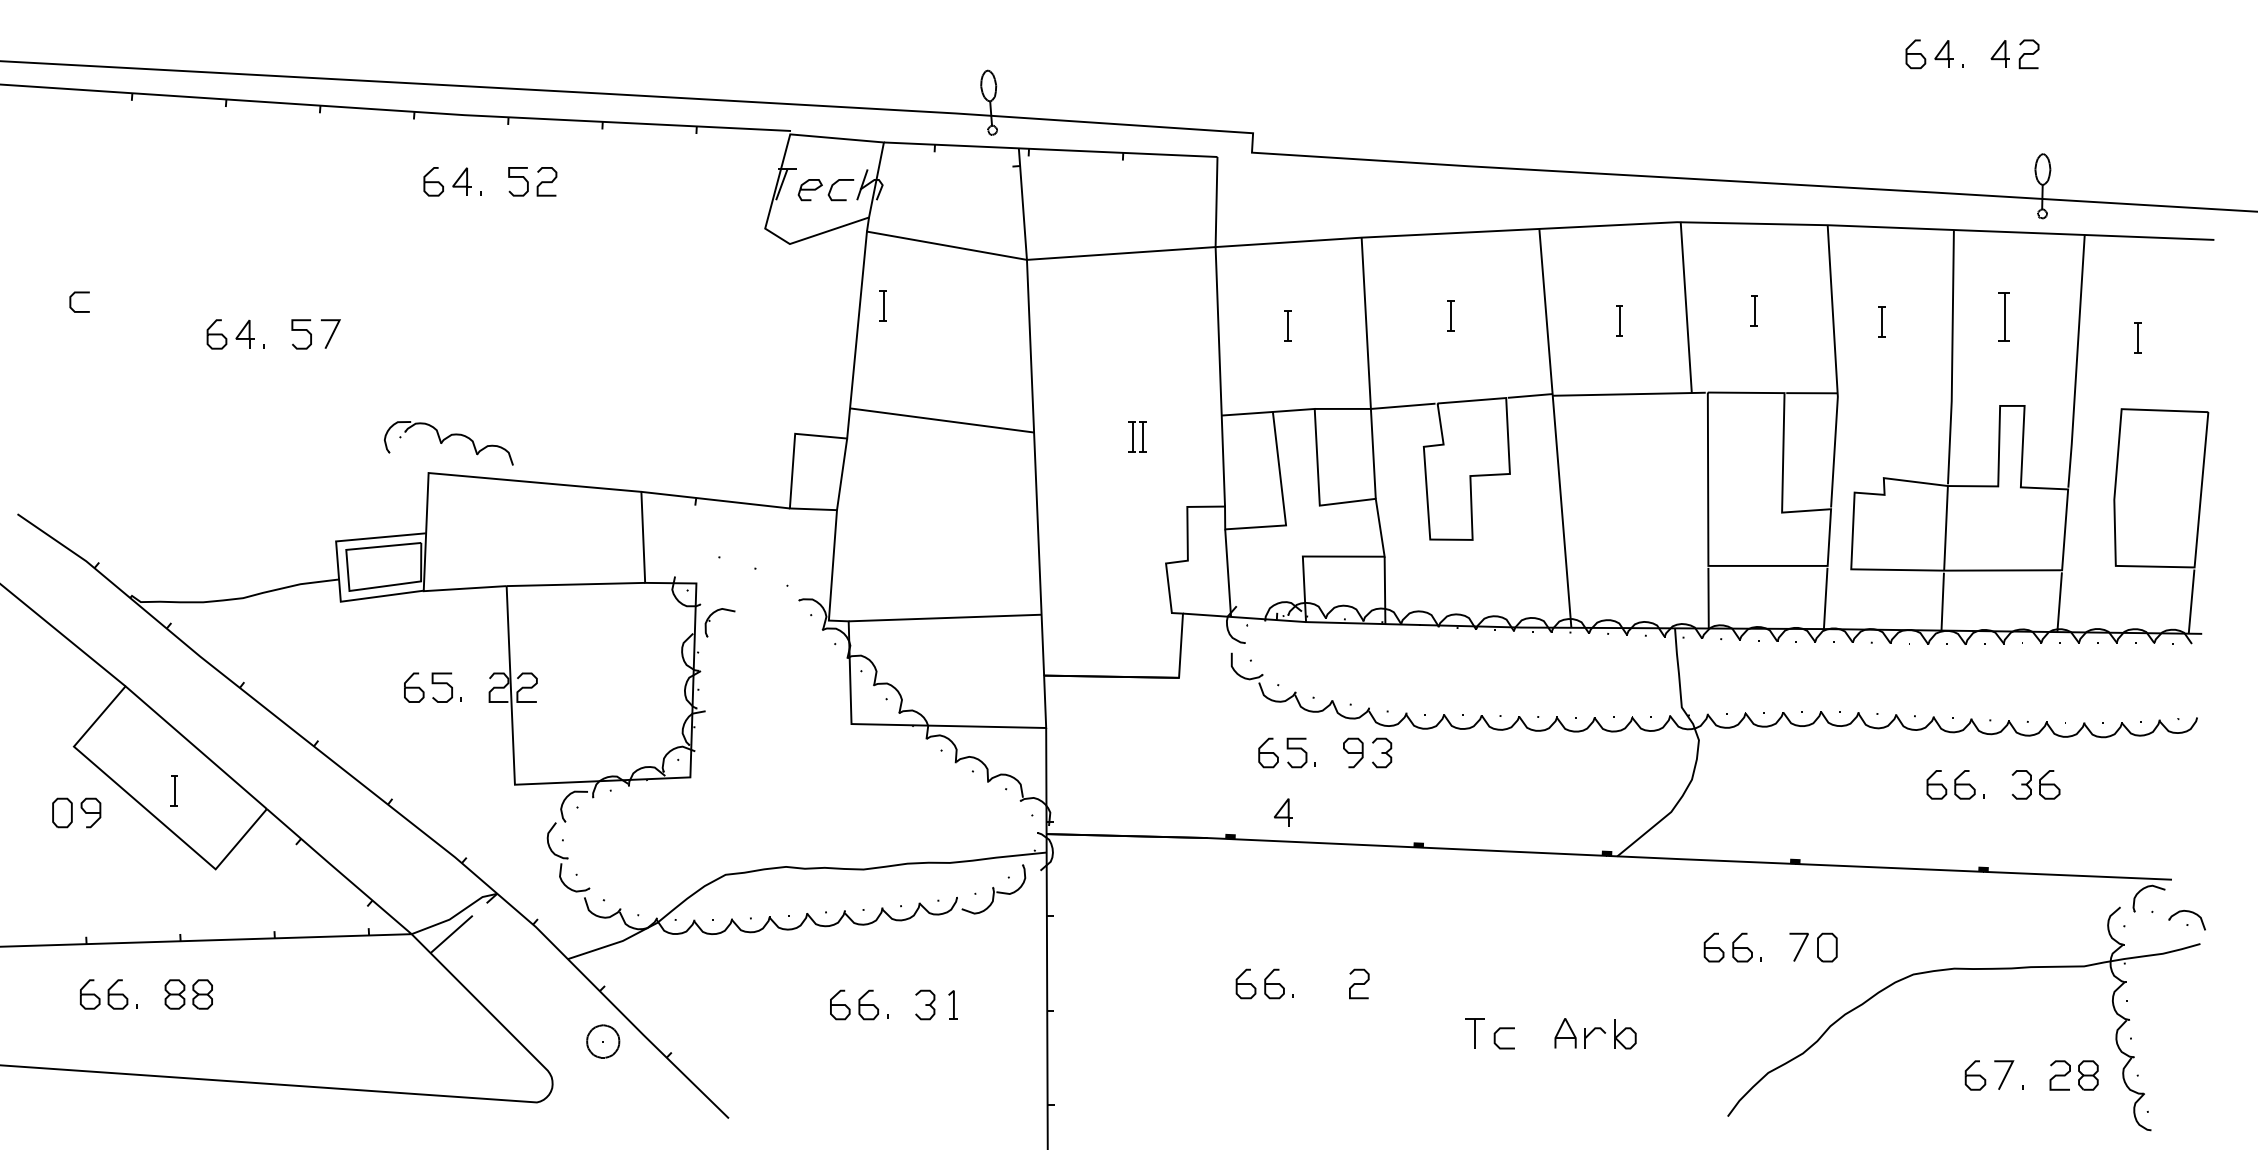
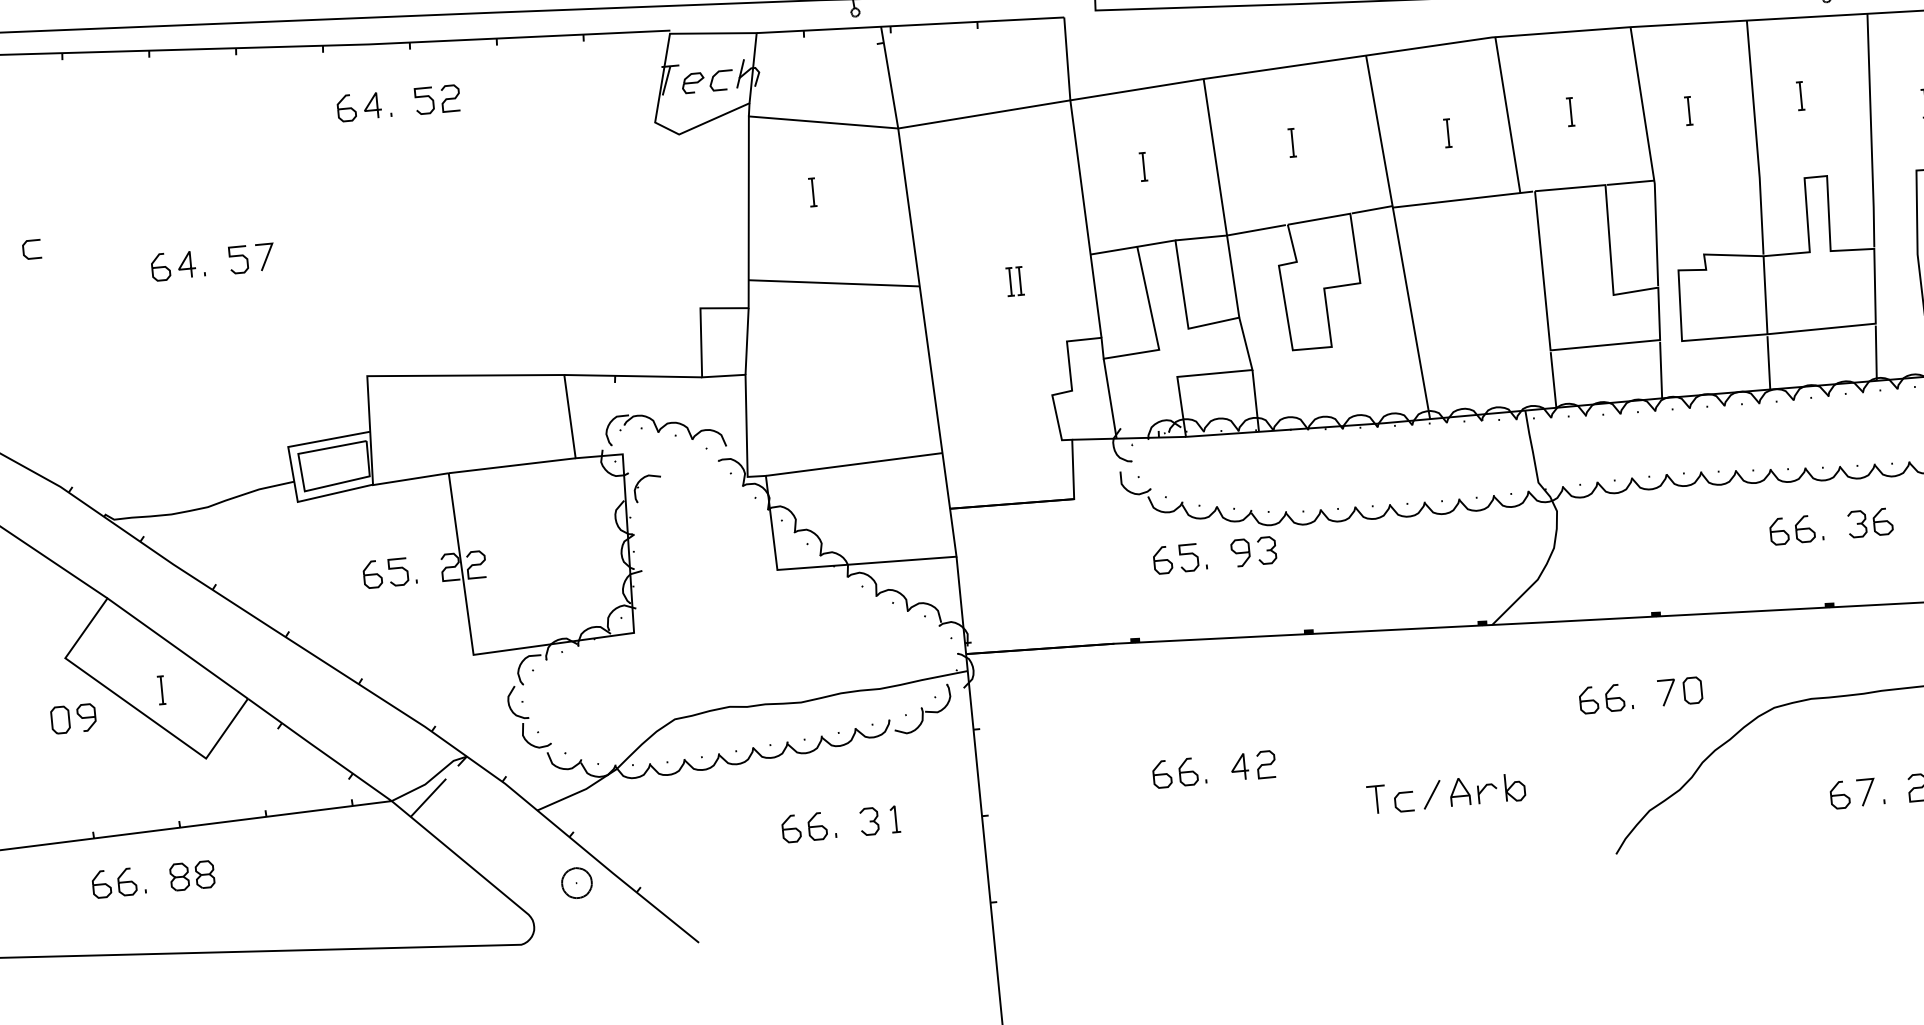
part: (882, 305) -> (812, 191), moved
part: (2003, 316) -> (1799, 95), size x0.62
part: (448, 443) -> (665, 431), moved
part: (1283, 812) -> (1239, 766), moved
line: (1535, 1033) -> (1432, 794), added

